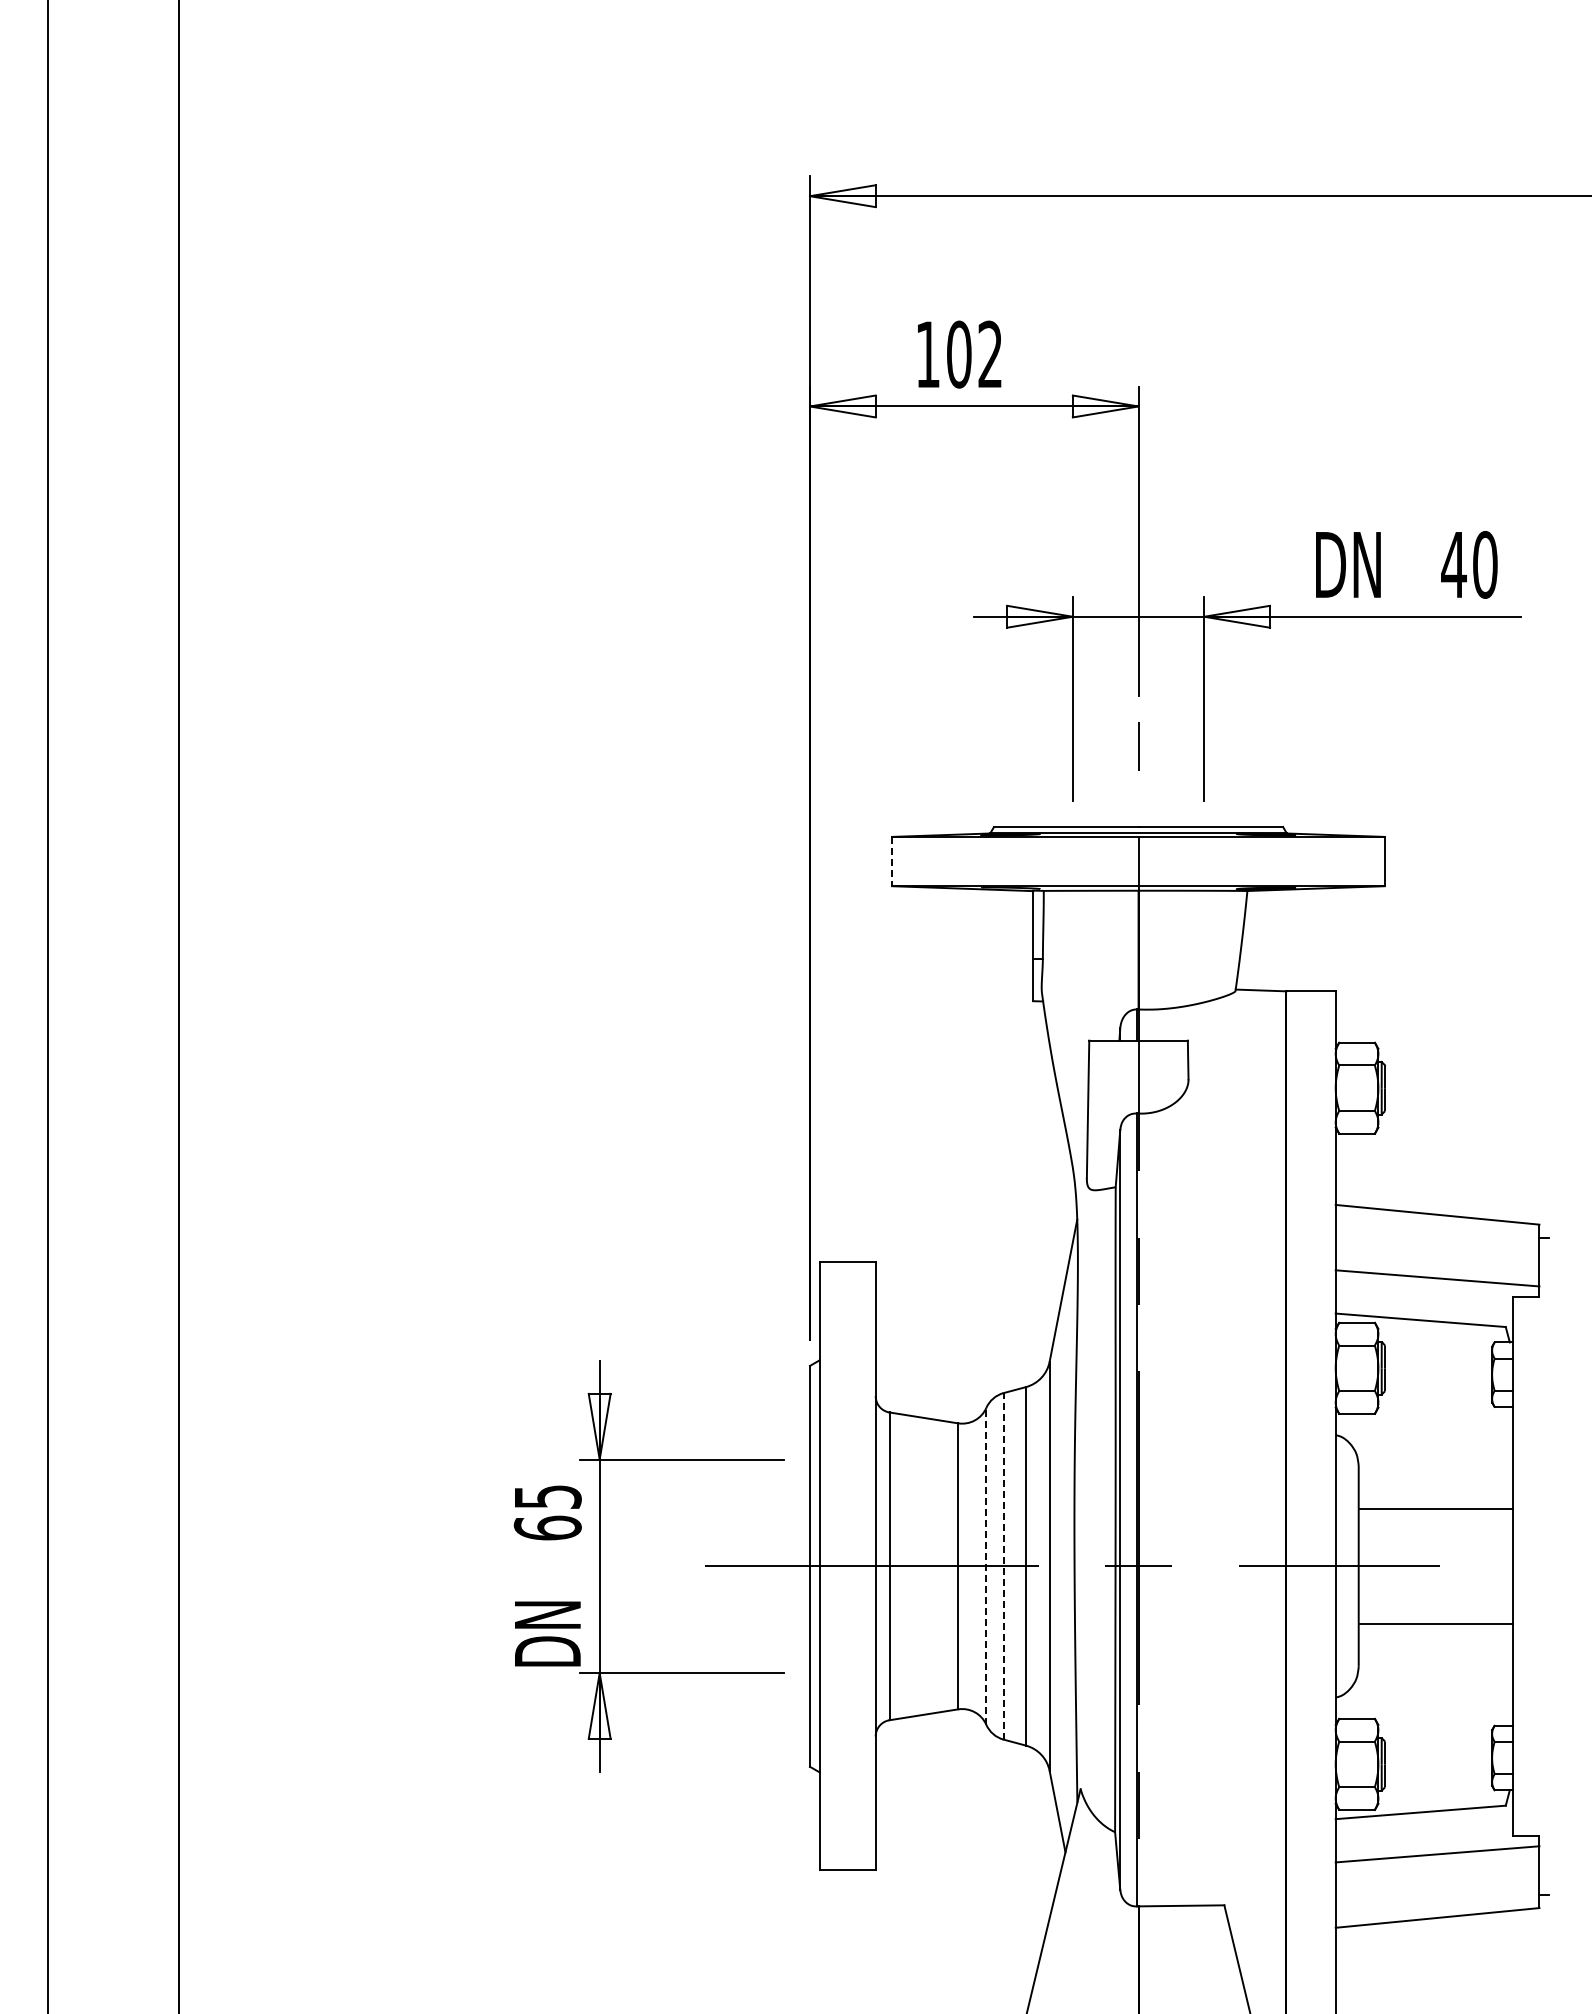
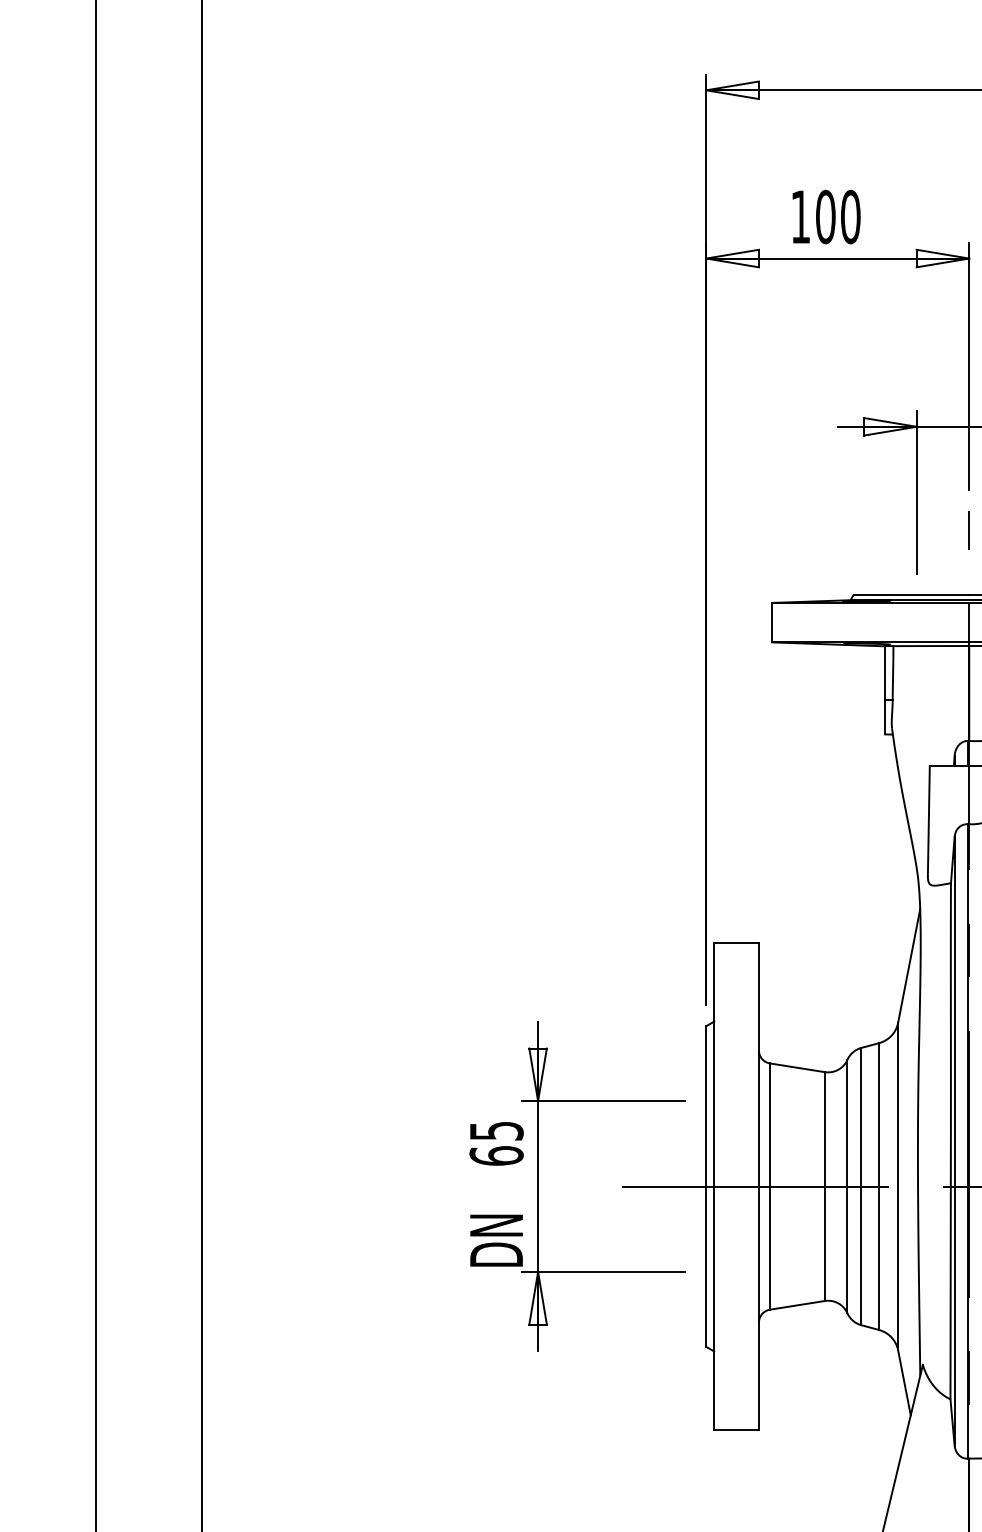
text: (990, 354) -> (850, 216), 102 -> 100
line: (892, 861) -> (772, 622), dashed -> solid
line: (986, 1565) -> (847, 1185), dashed -> solid
line: (1003, 1565) -> (861, 1185), dashed -> solid

